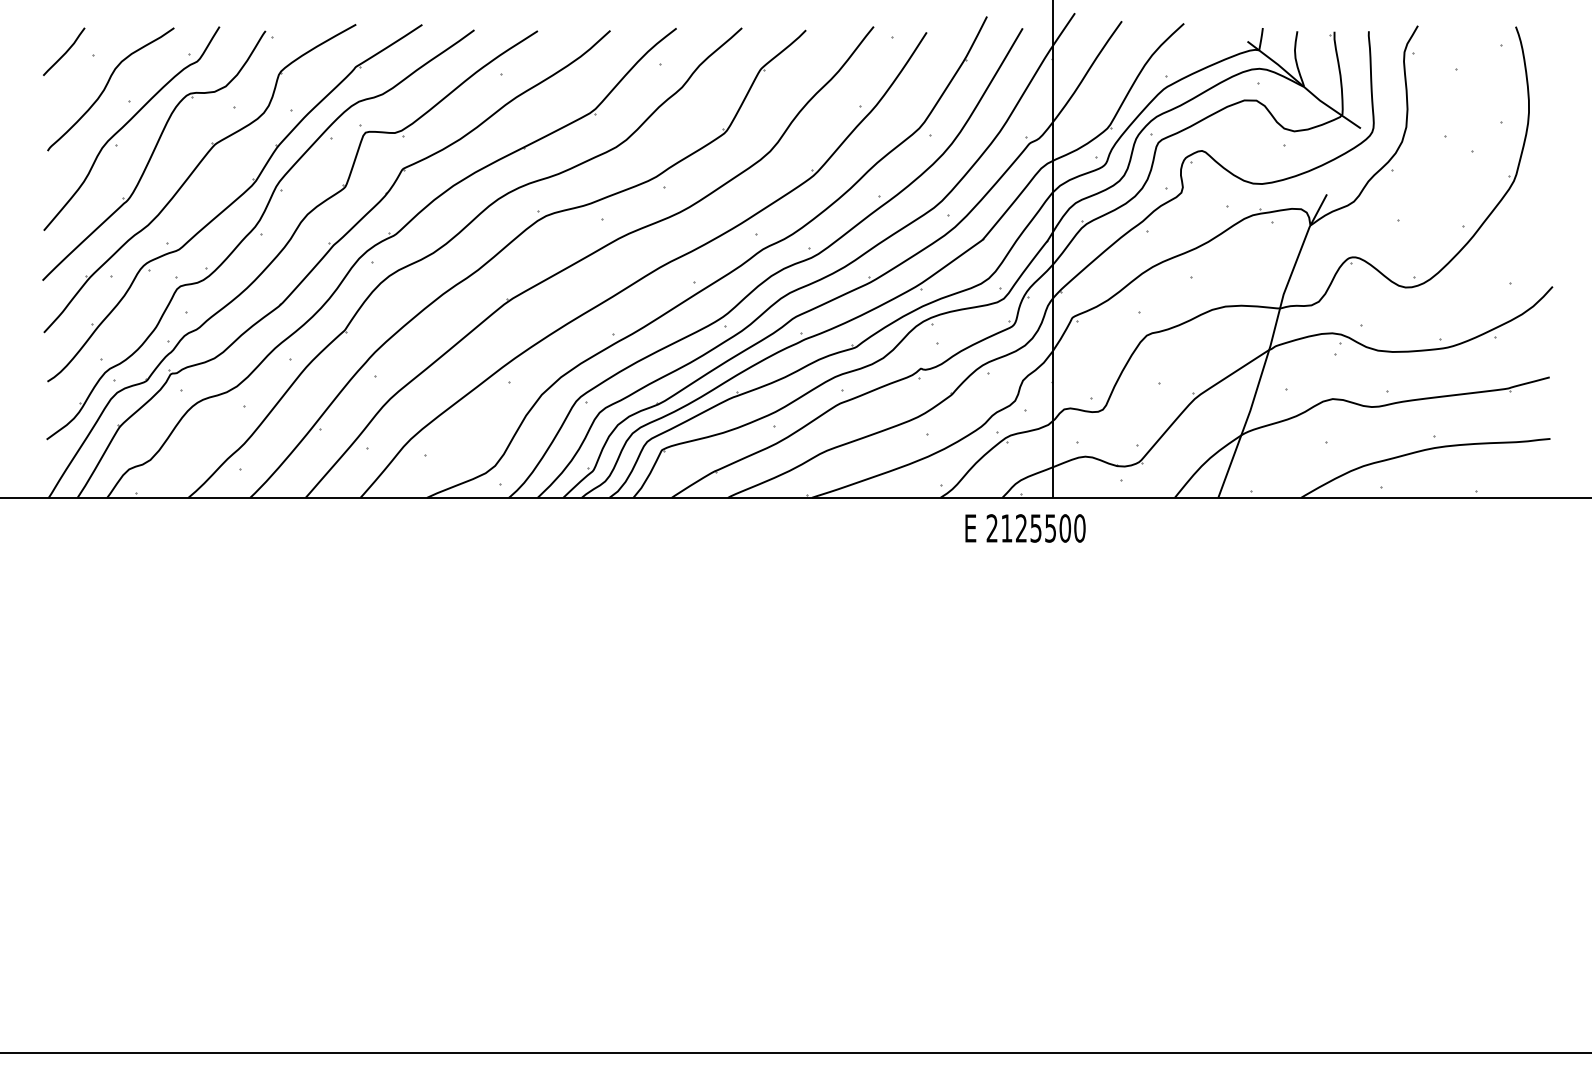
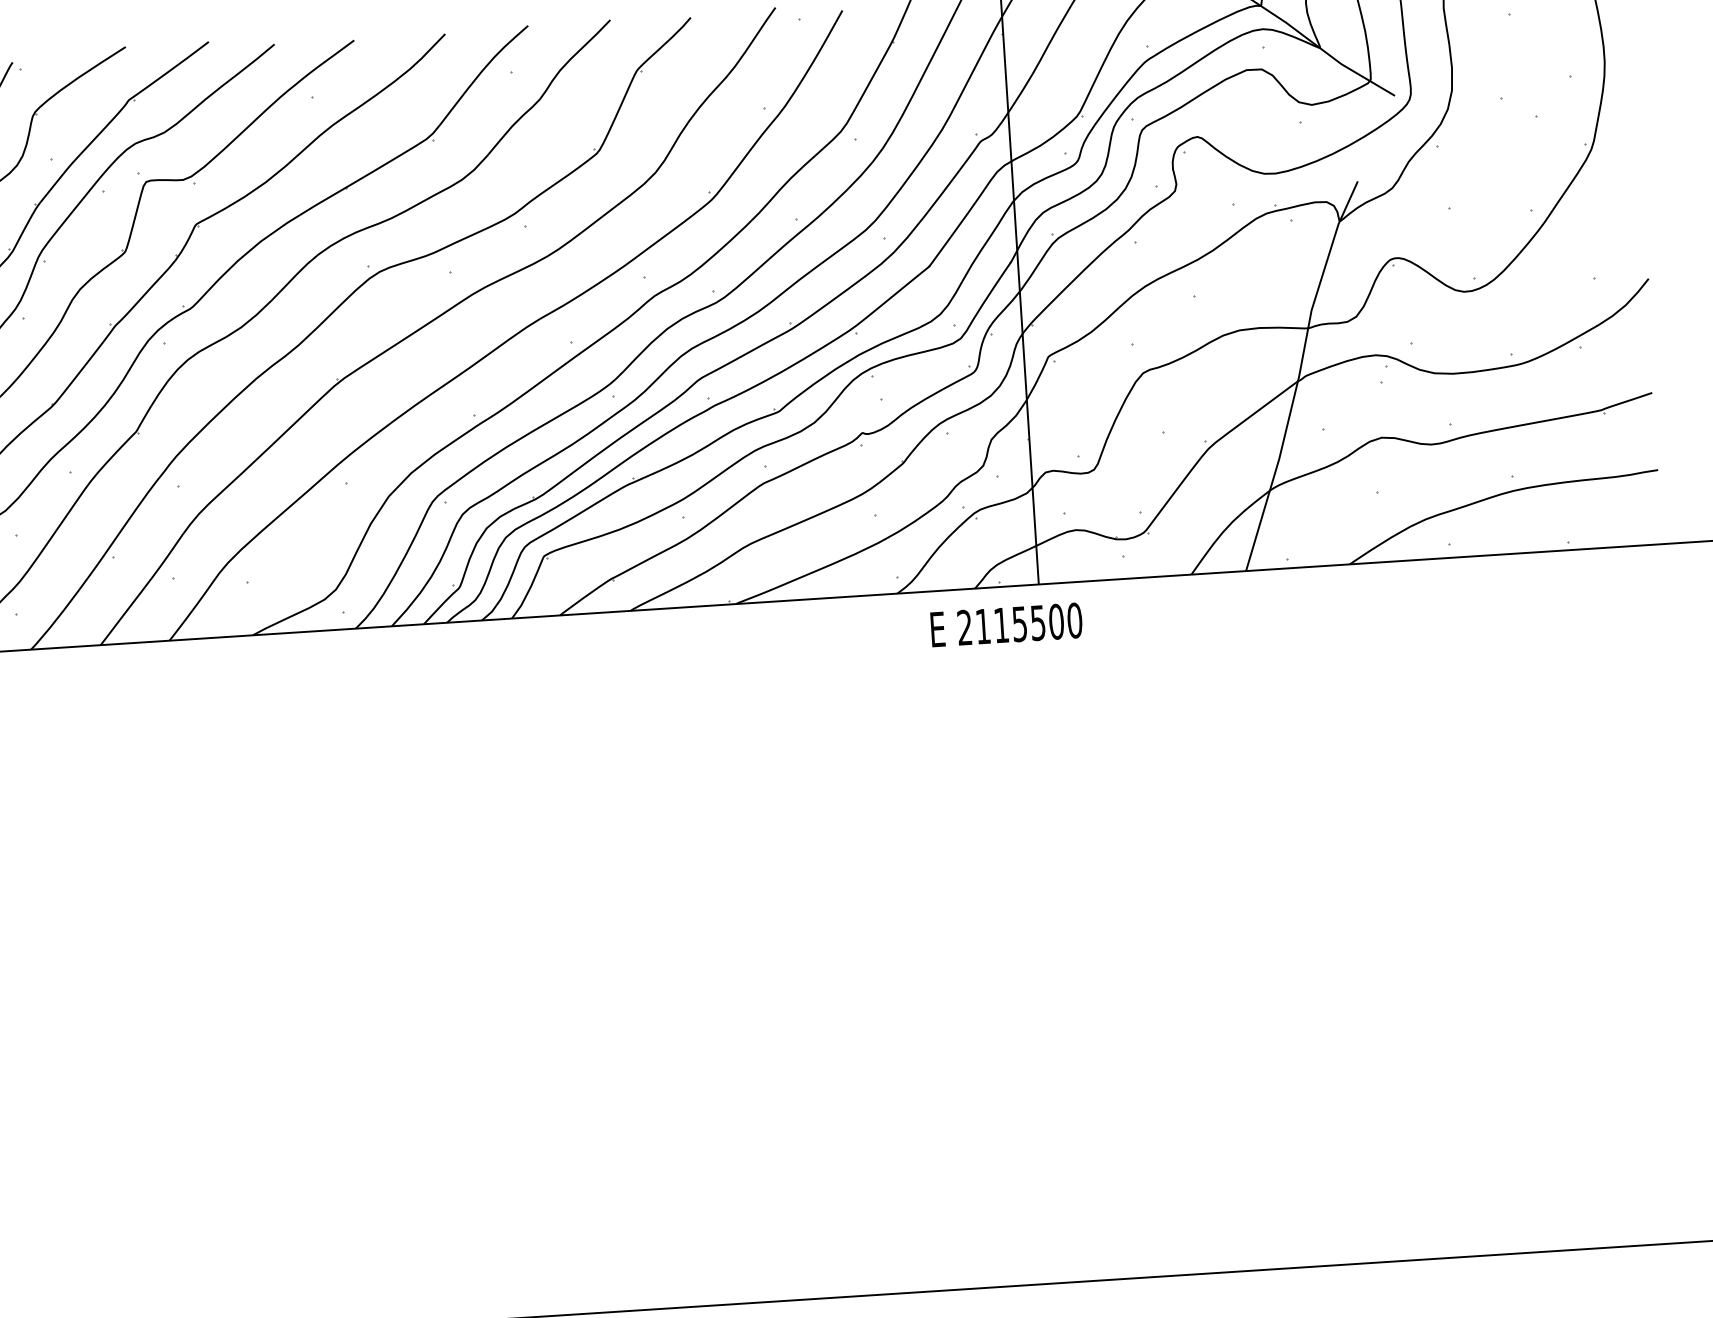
text: (1021, 528) -> (1001, 625), 2125500 -> 2115500

